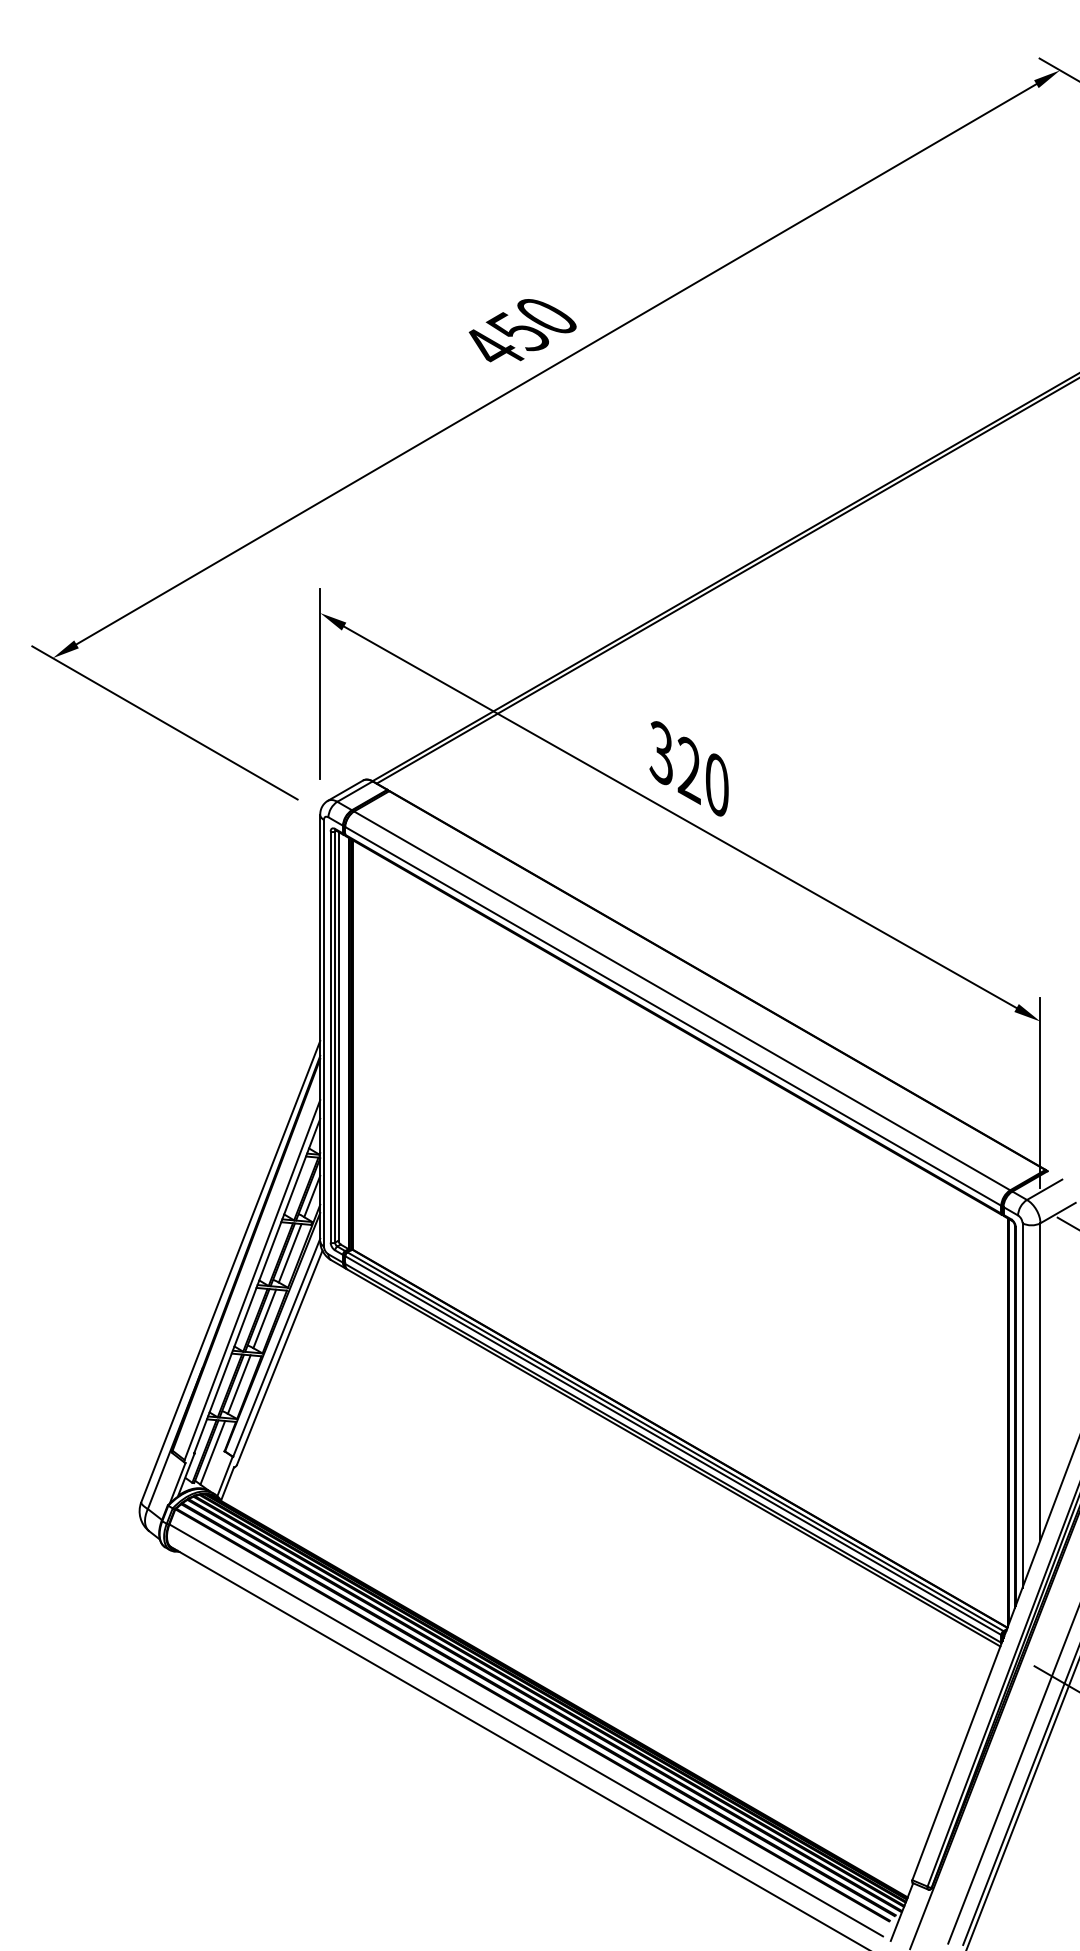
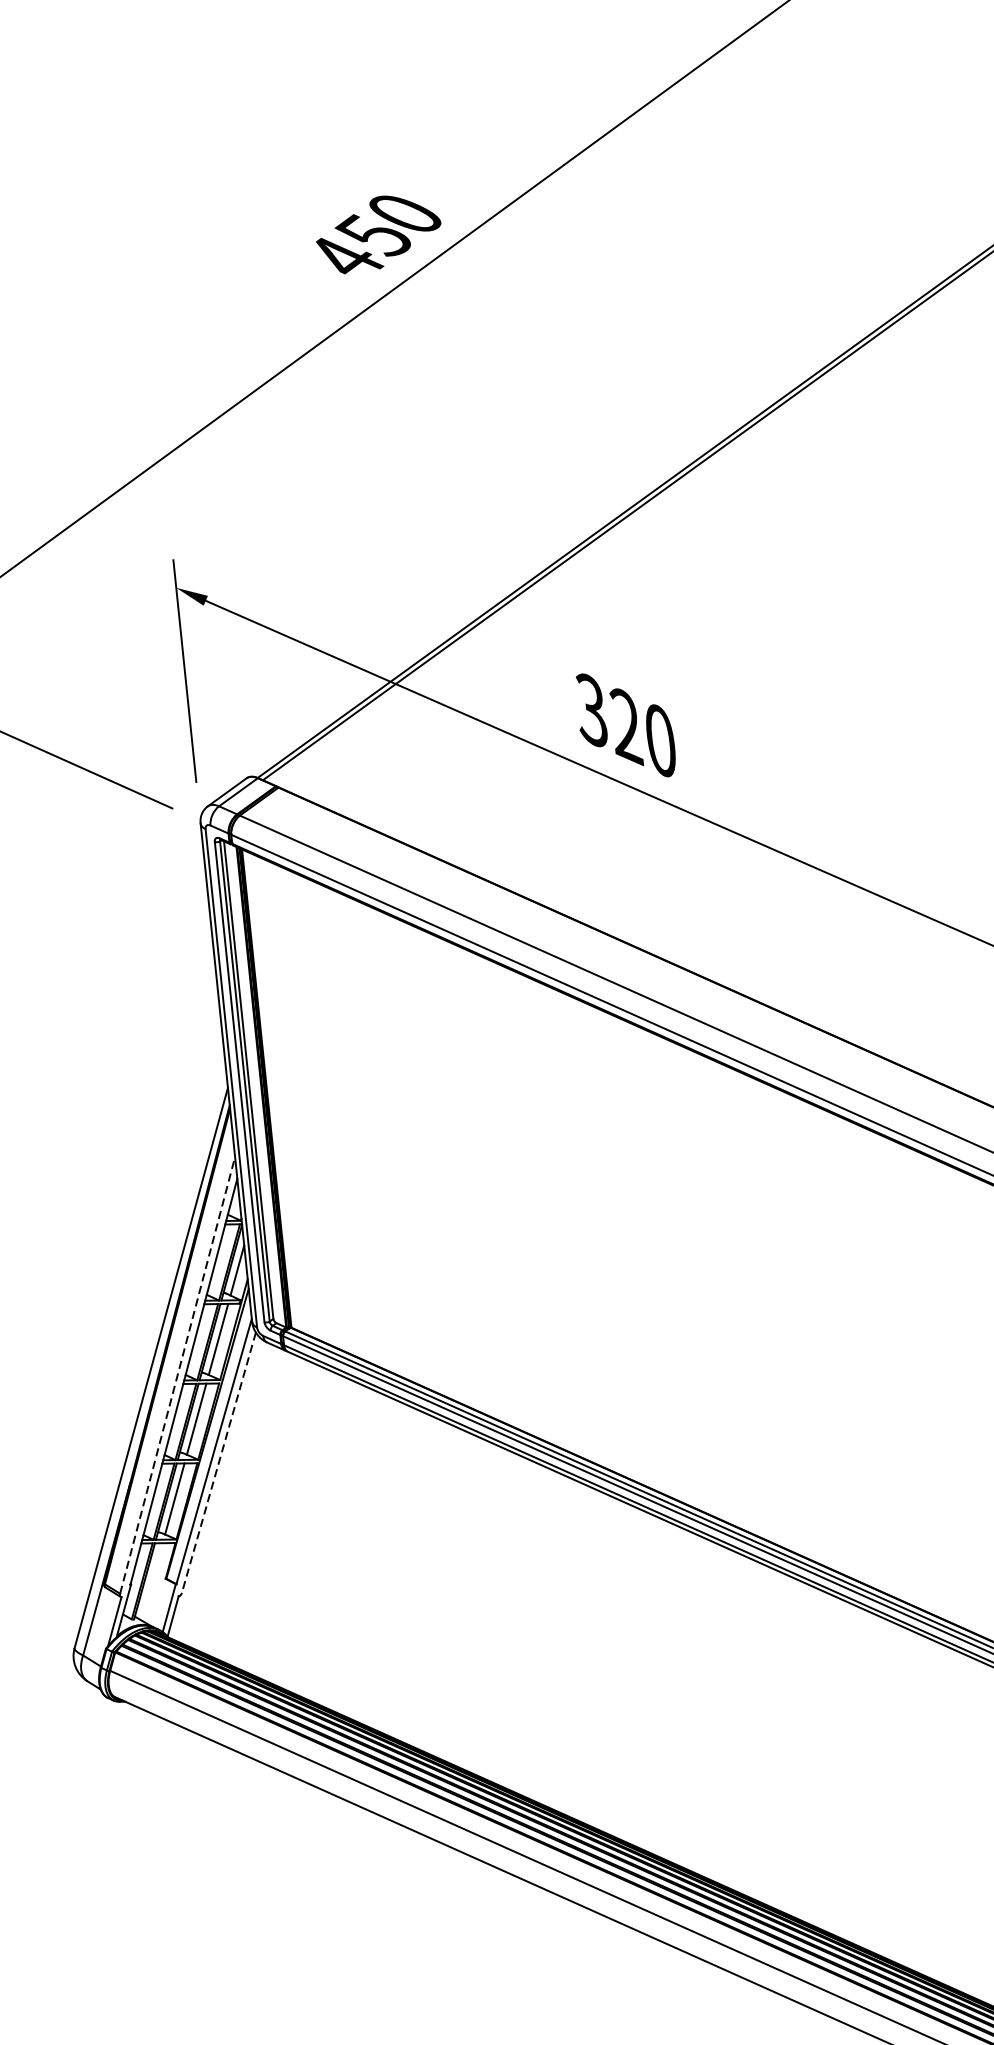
line: (252, 1279) -> (177, 1374), solid -> dashed
line: (279, 1358) -> (218, 1463), solid -> dashed
line: (212, 1452) -> (151, 1581), removed

